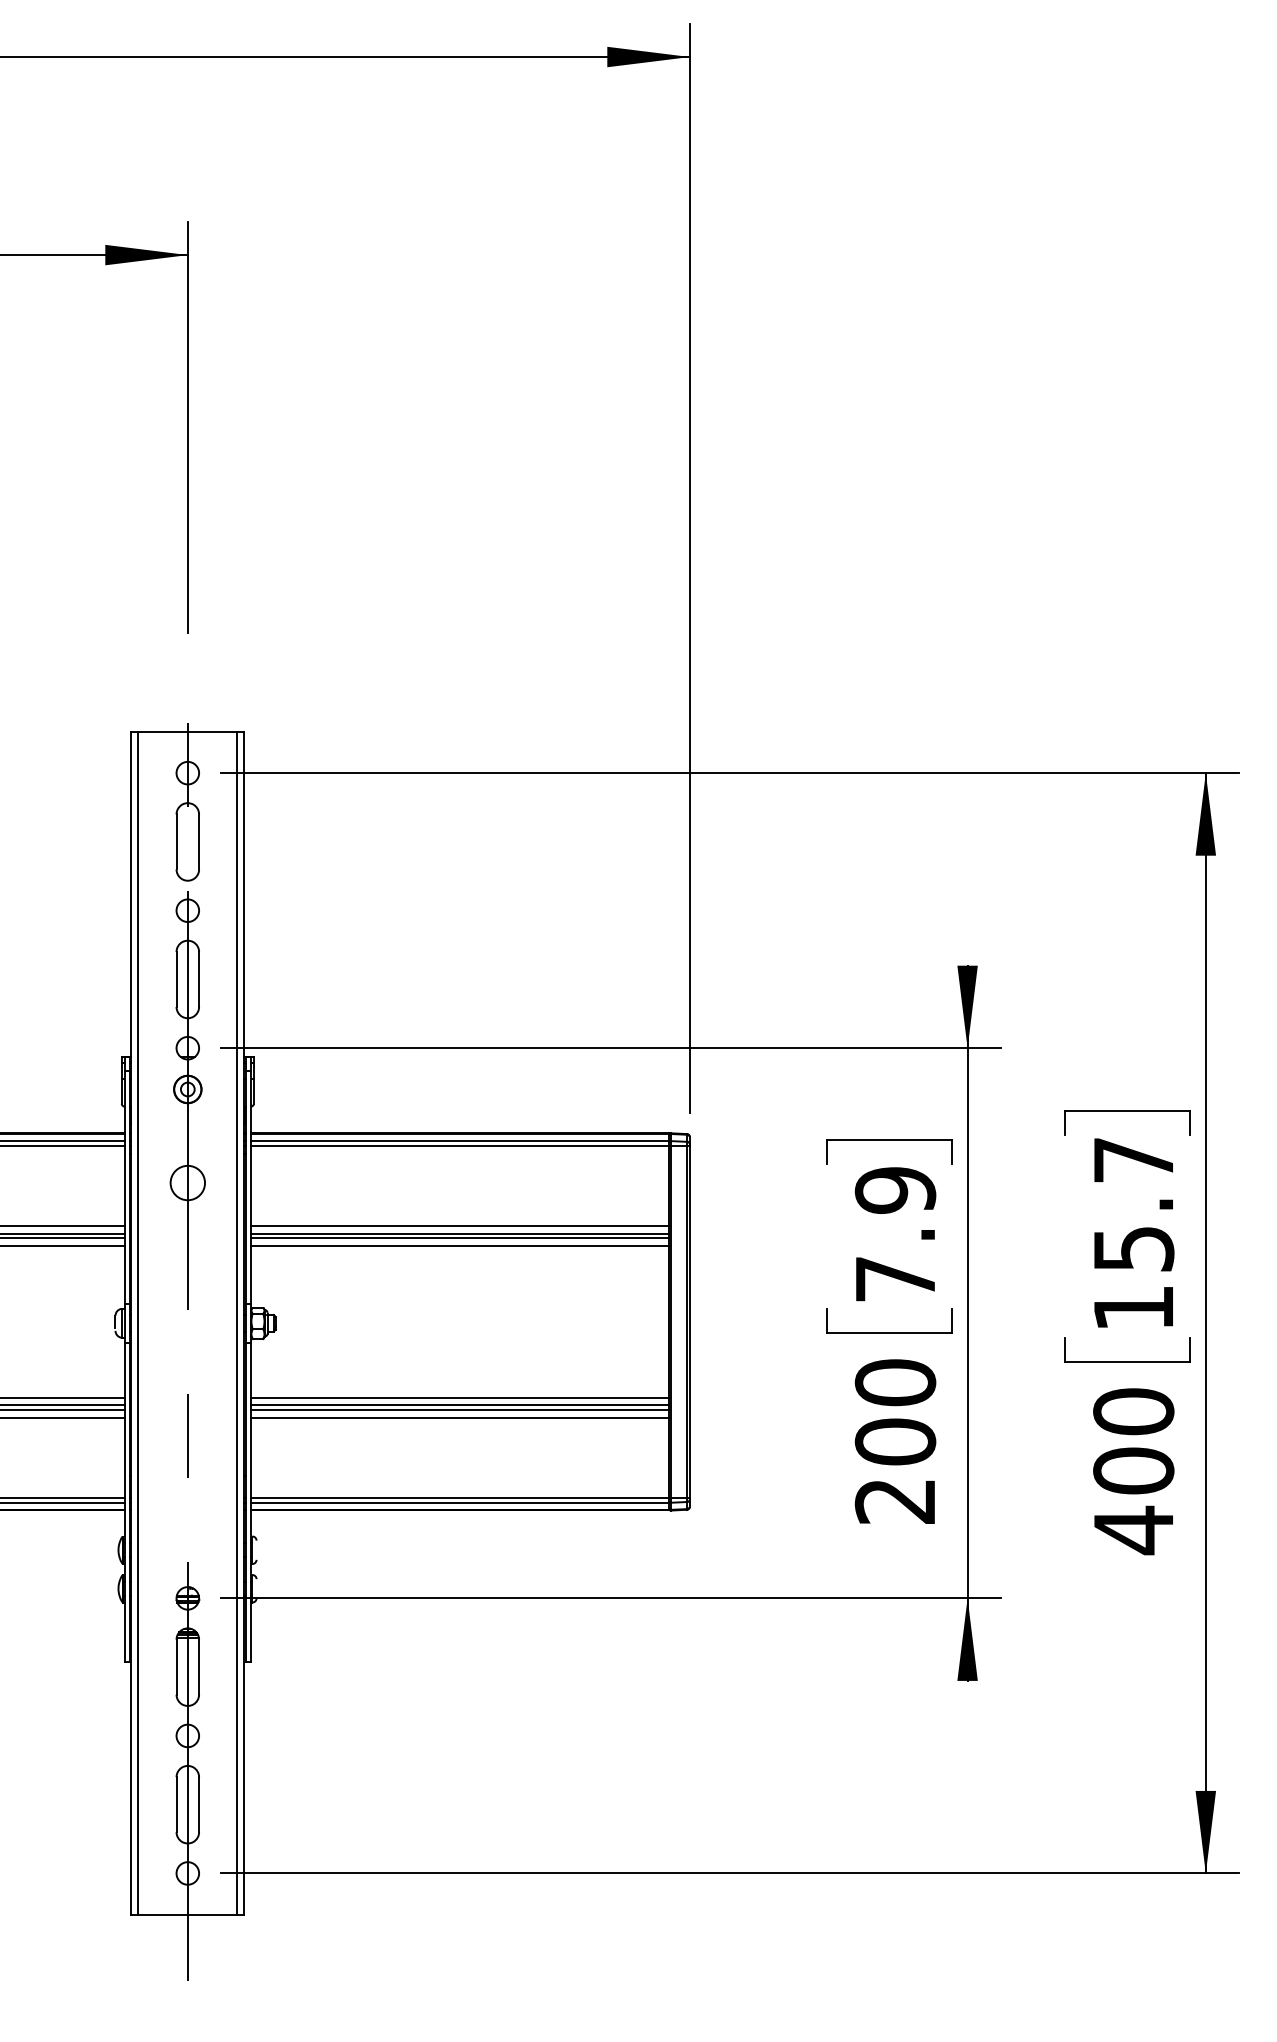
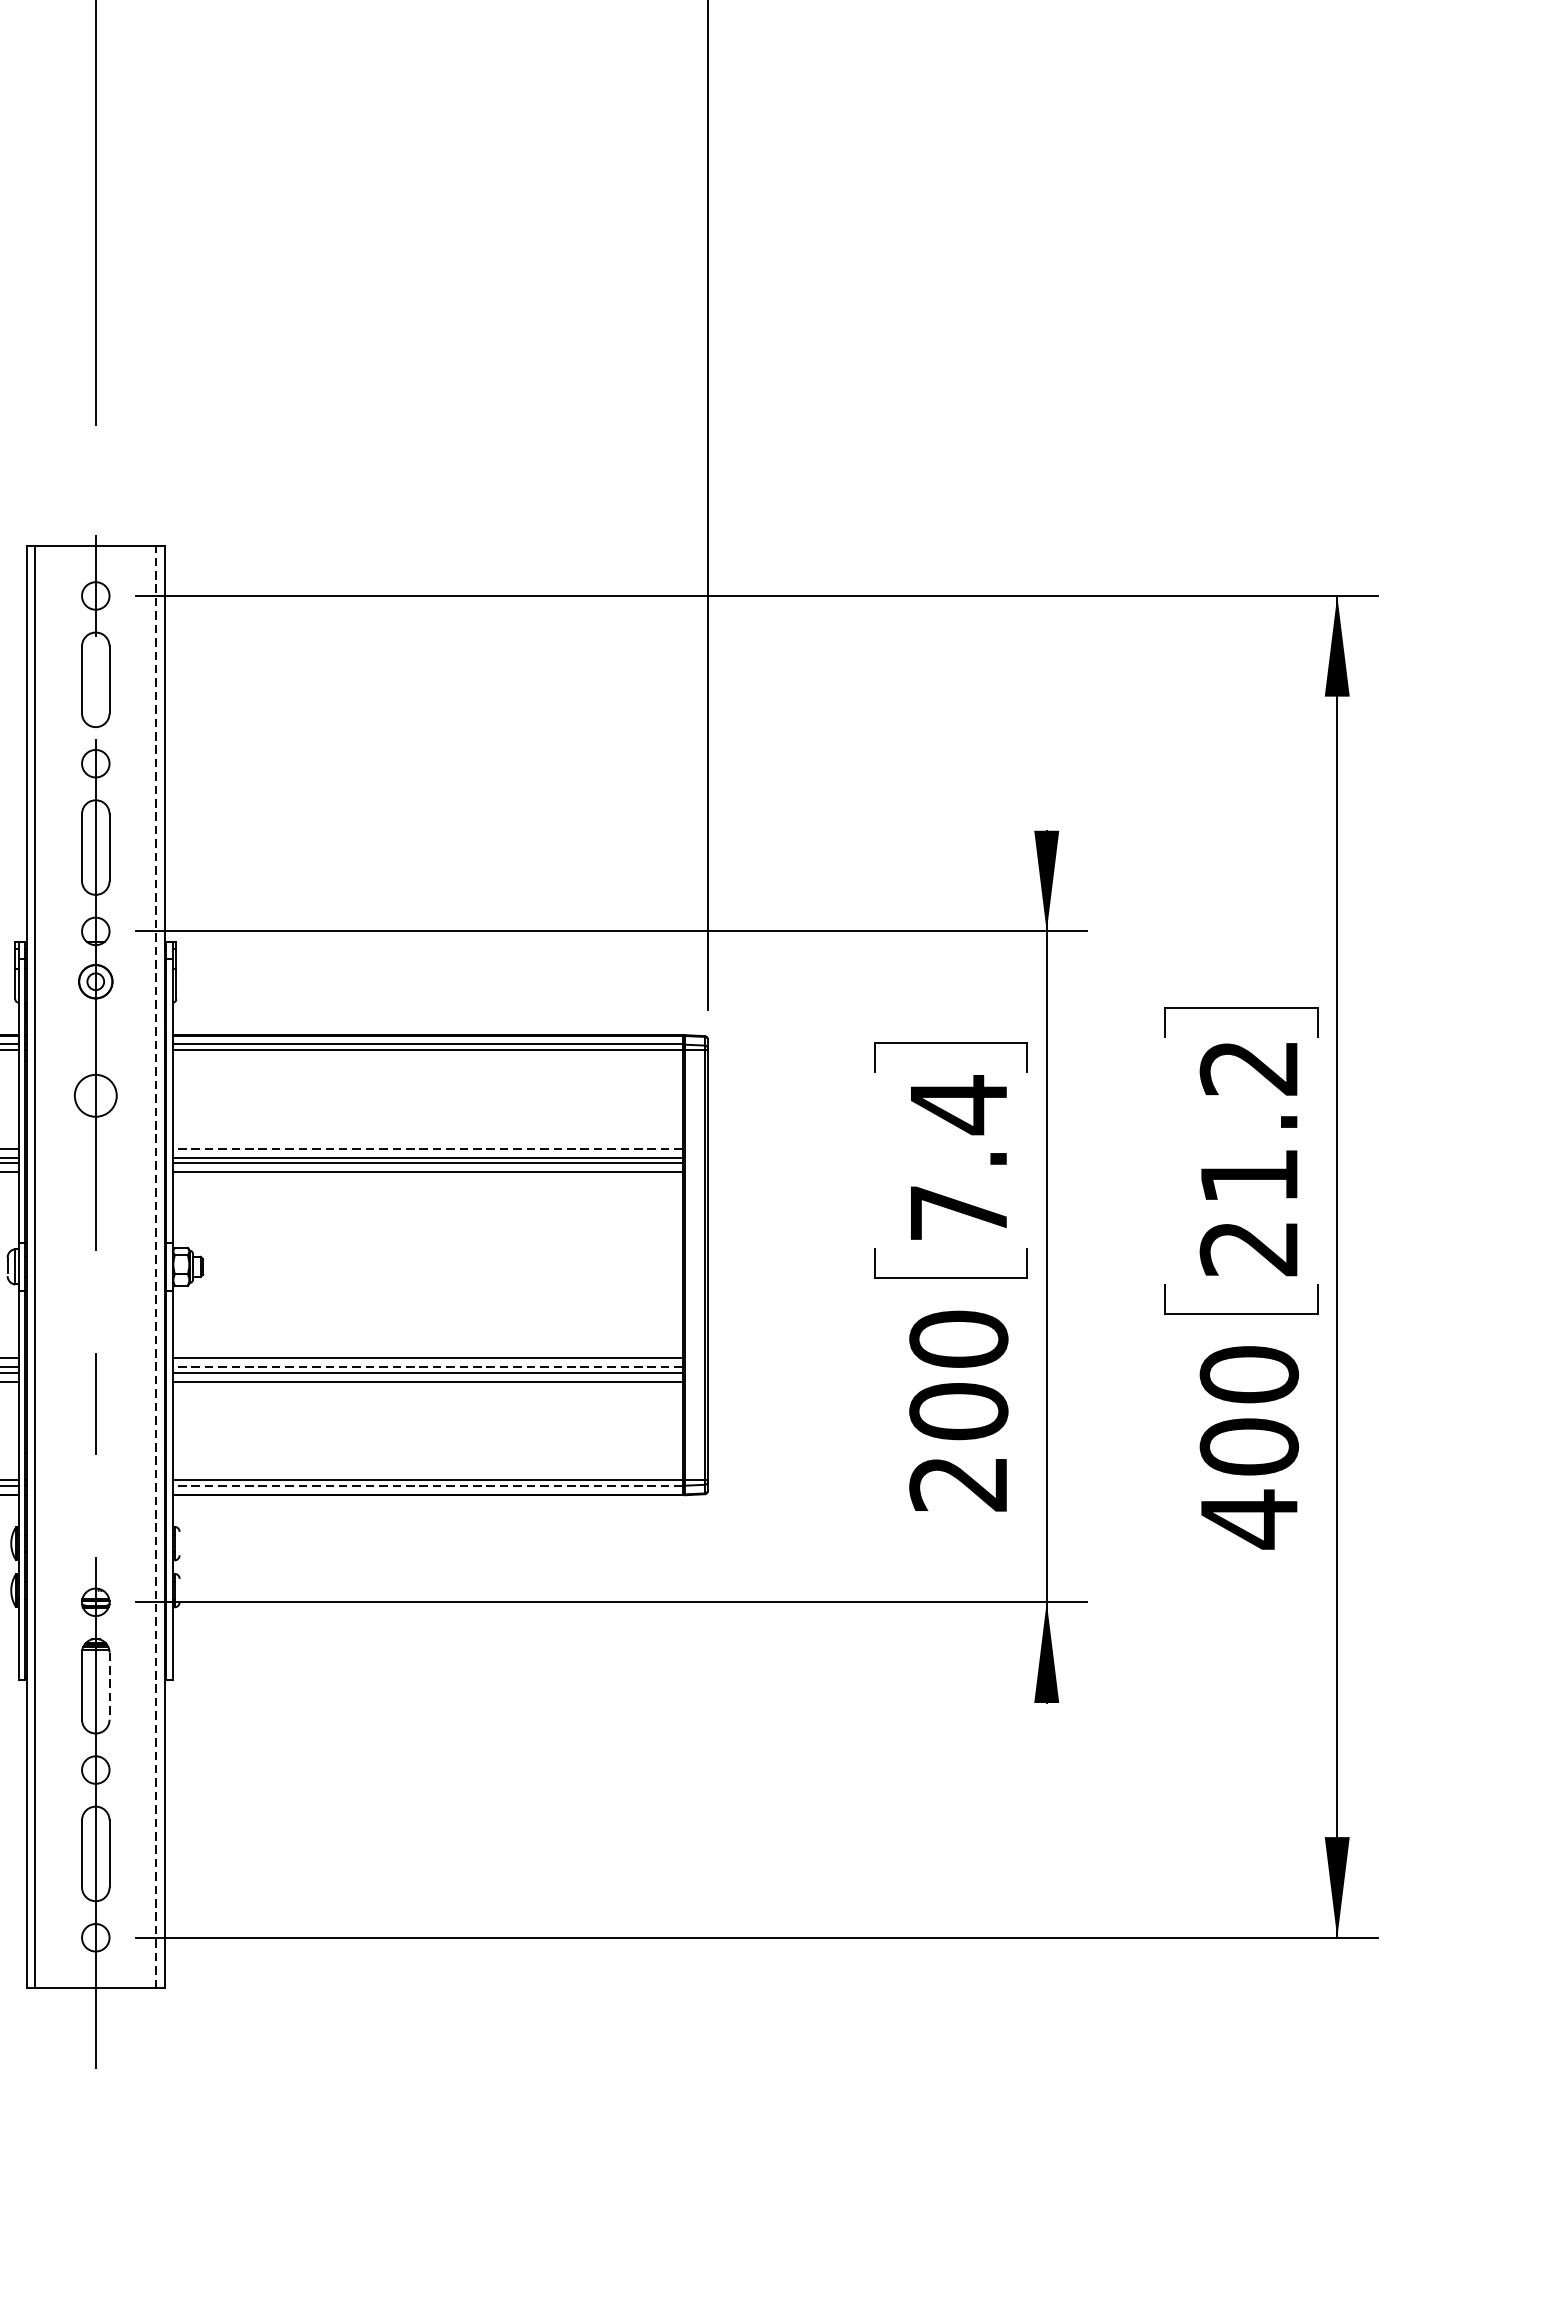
text: (895, 1190) -> (958, 1104), 7.9 -> 7.4
line: (459, 1226) -> (427, 1148), solid -> dashed
text: (1133, 1234) -> (1249, 1158), 15.7 -> 21.2
line: (237, 1322) -> (156, 1265), solid -> dashed
line: (459, 1405) -> (427, 1367), solid -> dashed
line: (459, 1502) -> (427, 1485), solid -> dashed
line: (199, 1667) -> (110, 1686), solid -> dashed

